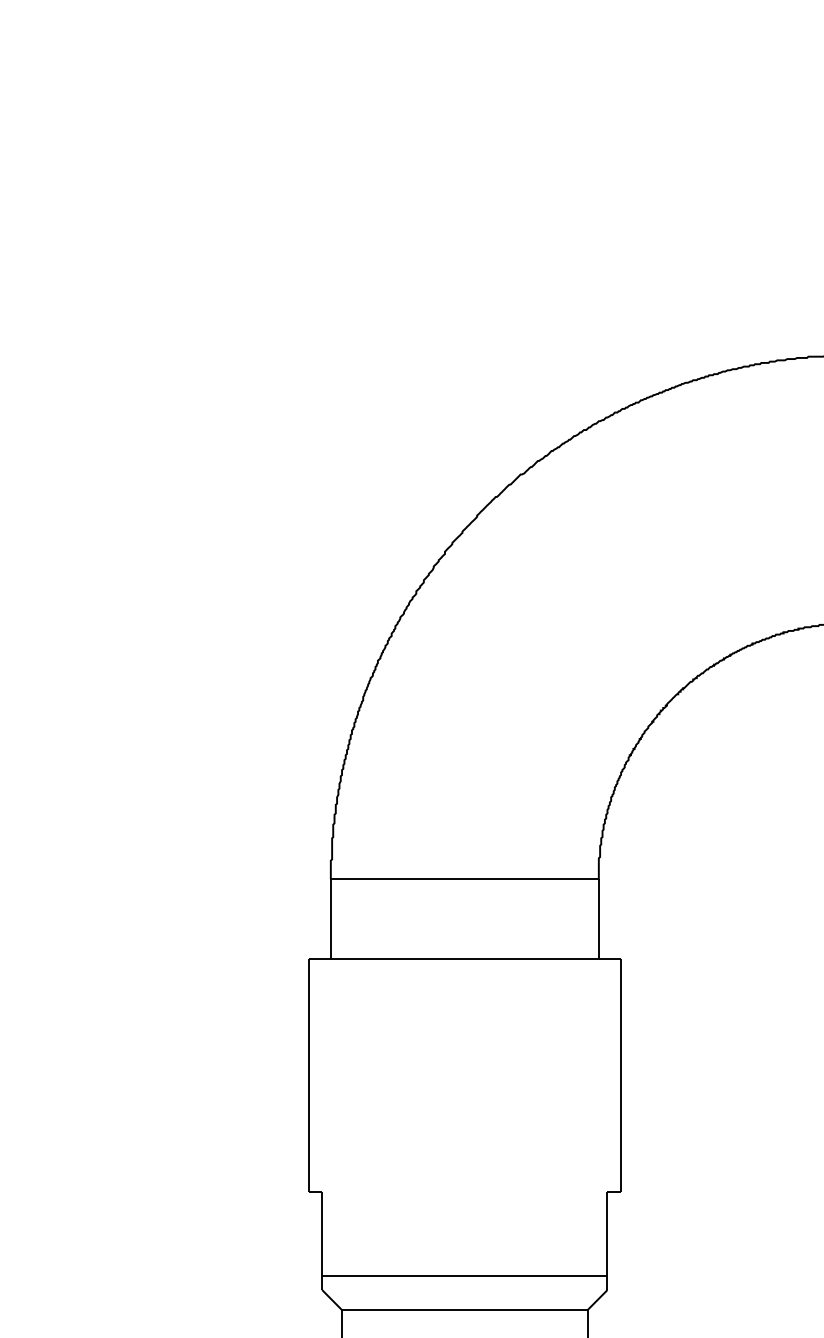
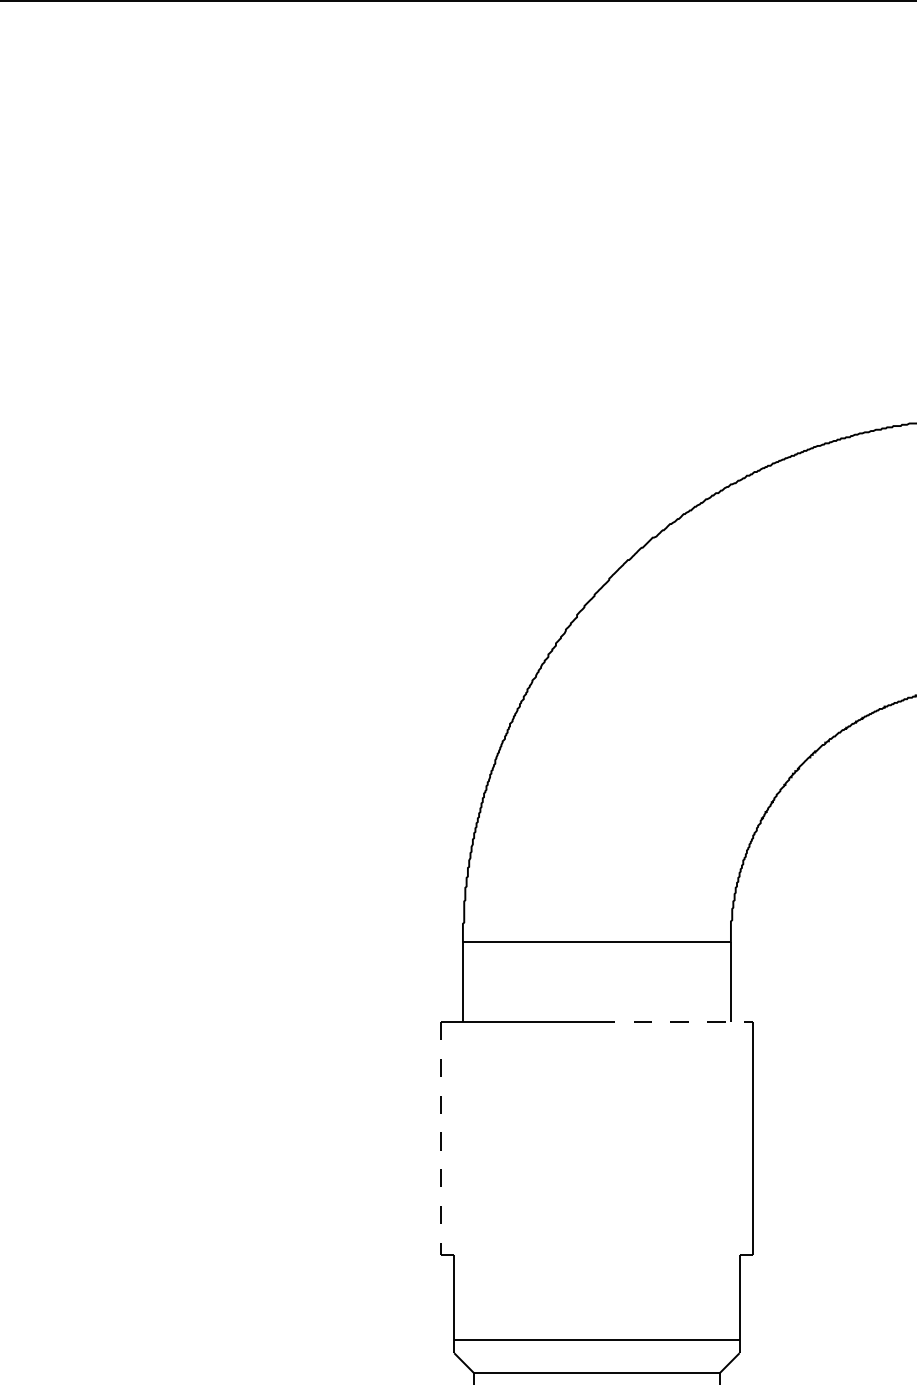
line: (543, 958) -> (675, 1021), solid -> dashed
line: (308, 1075) -> (440, 1138), solid -> dashed

